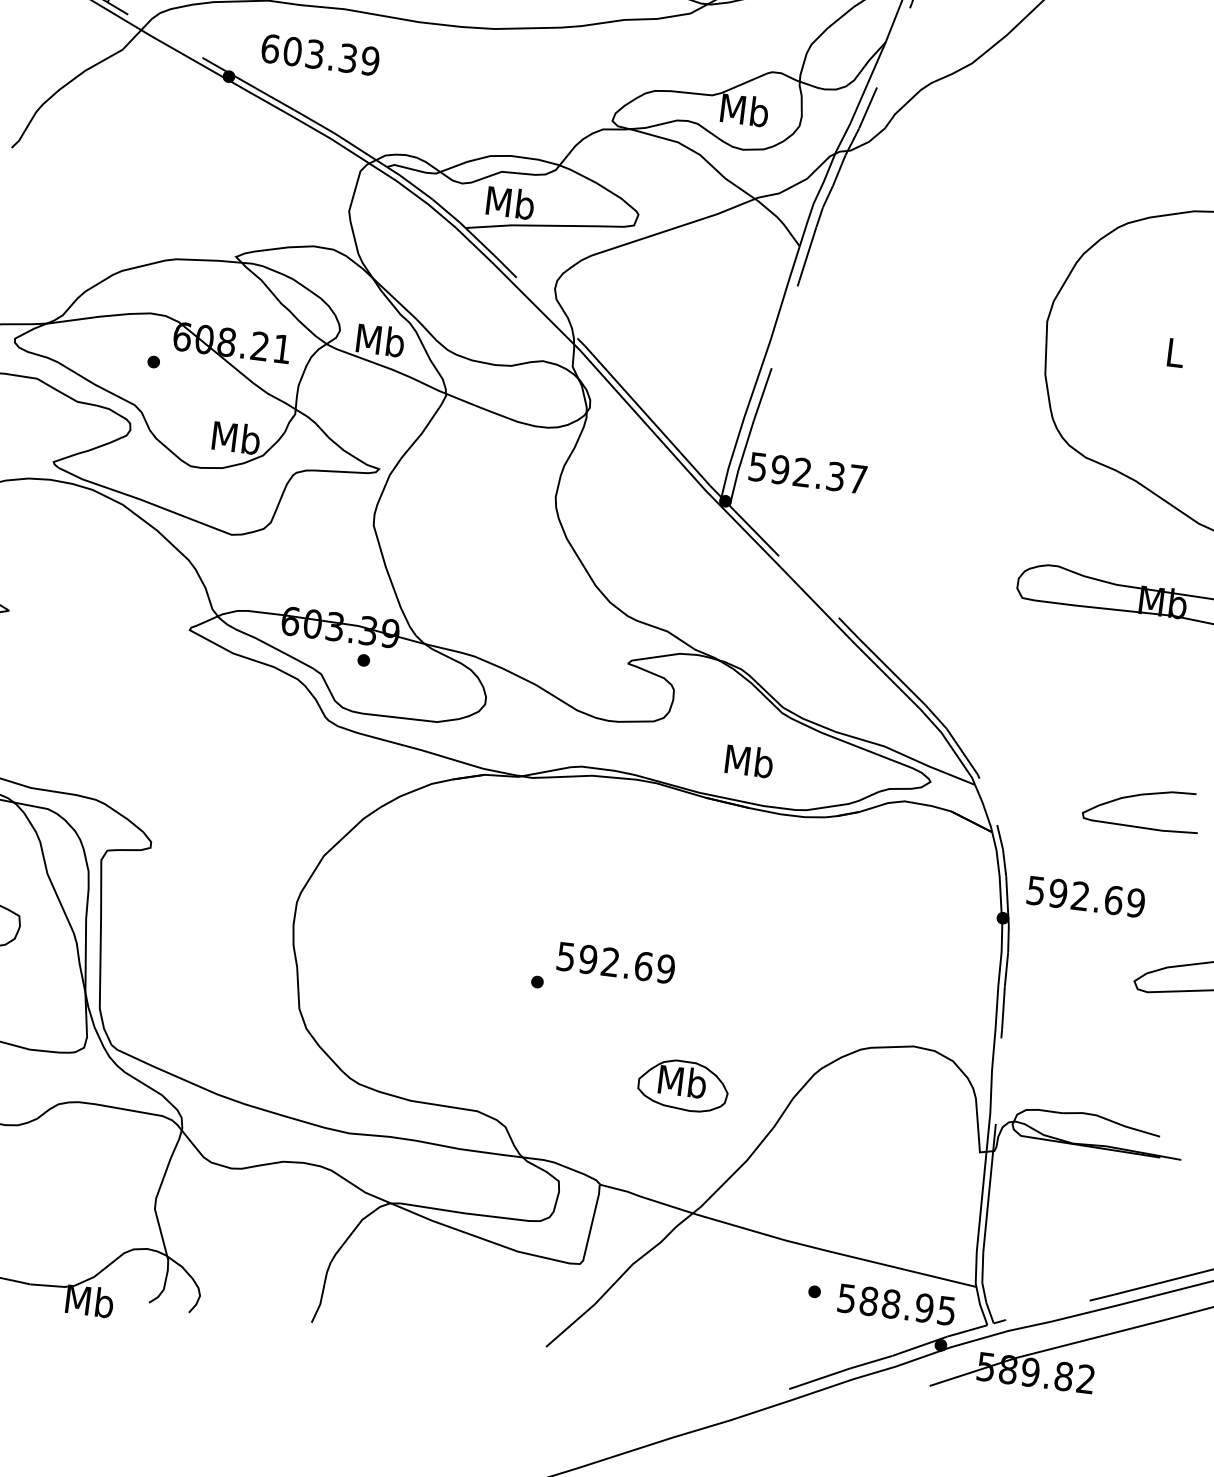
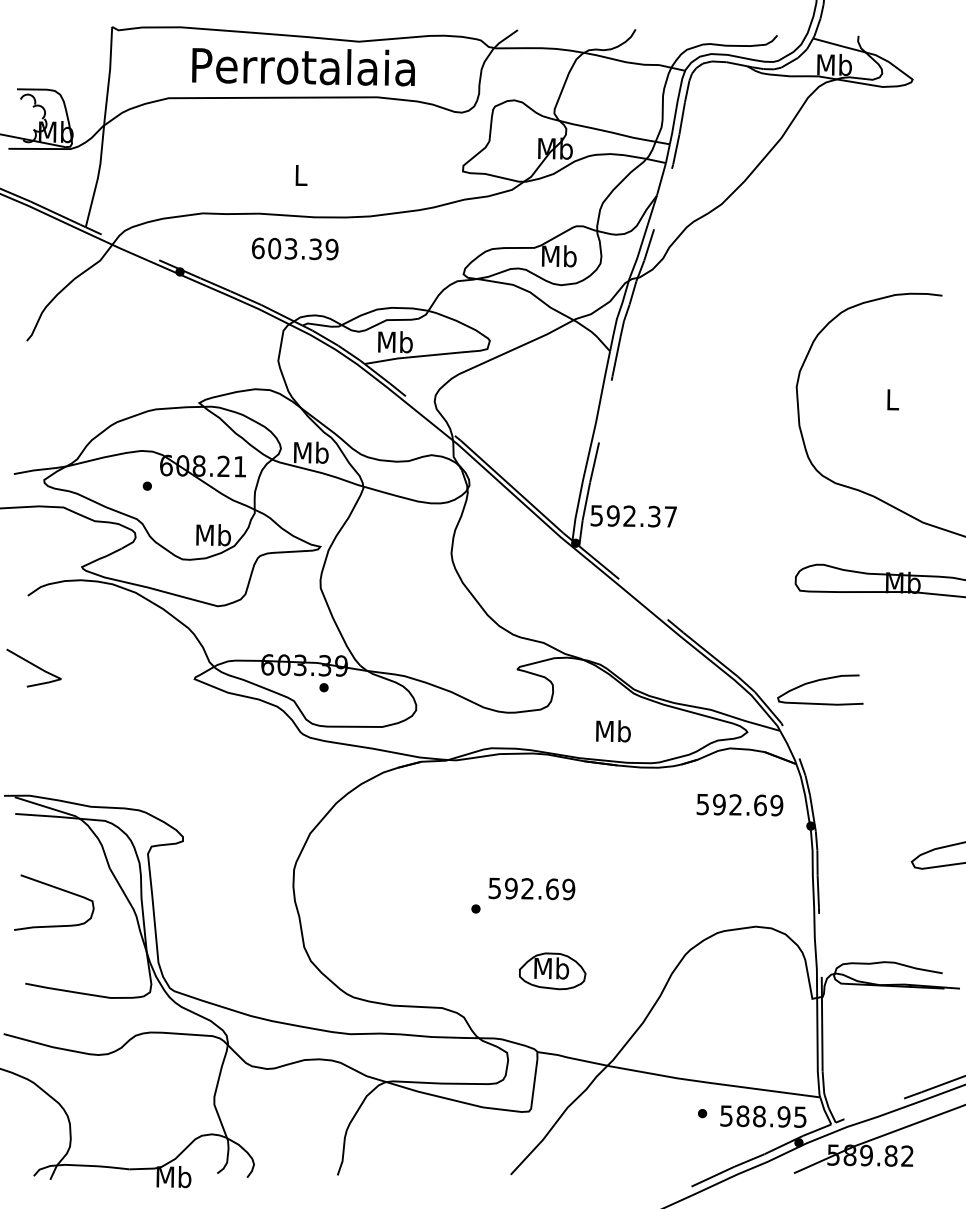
text: (320, 54) -> (295, 248), moved
curve: (1140, 796) -> (818, 681), moved
text: (1085, 897) -> (739, 805), moved
part: (683, 1085) -> (552, 971), moved

